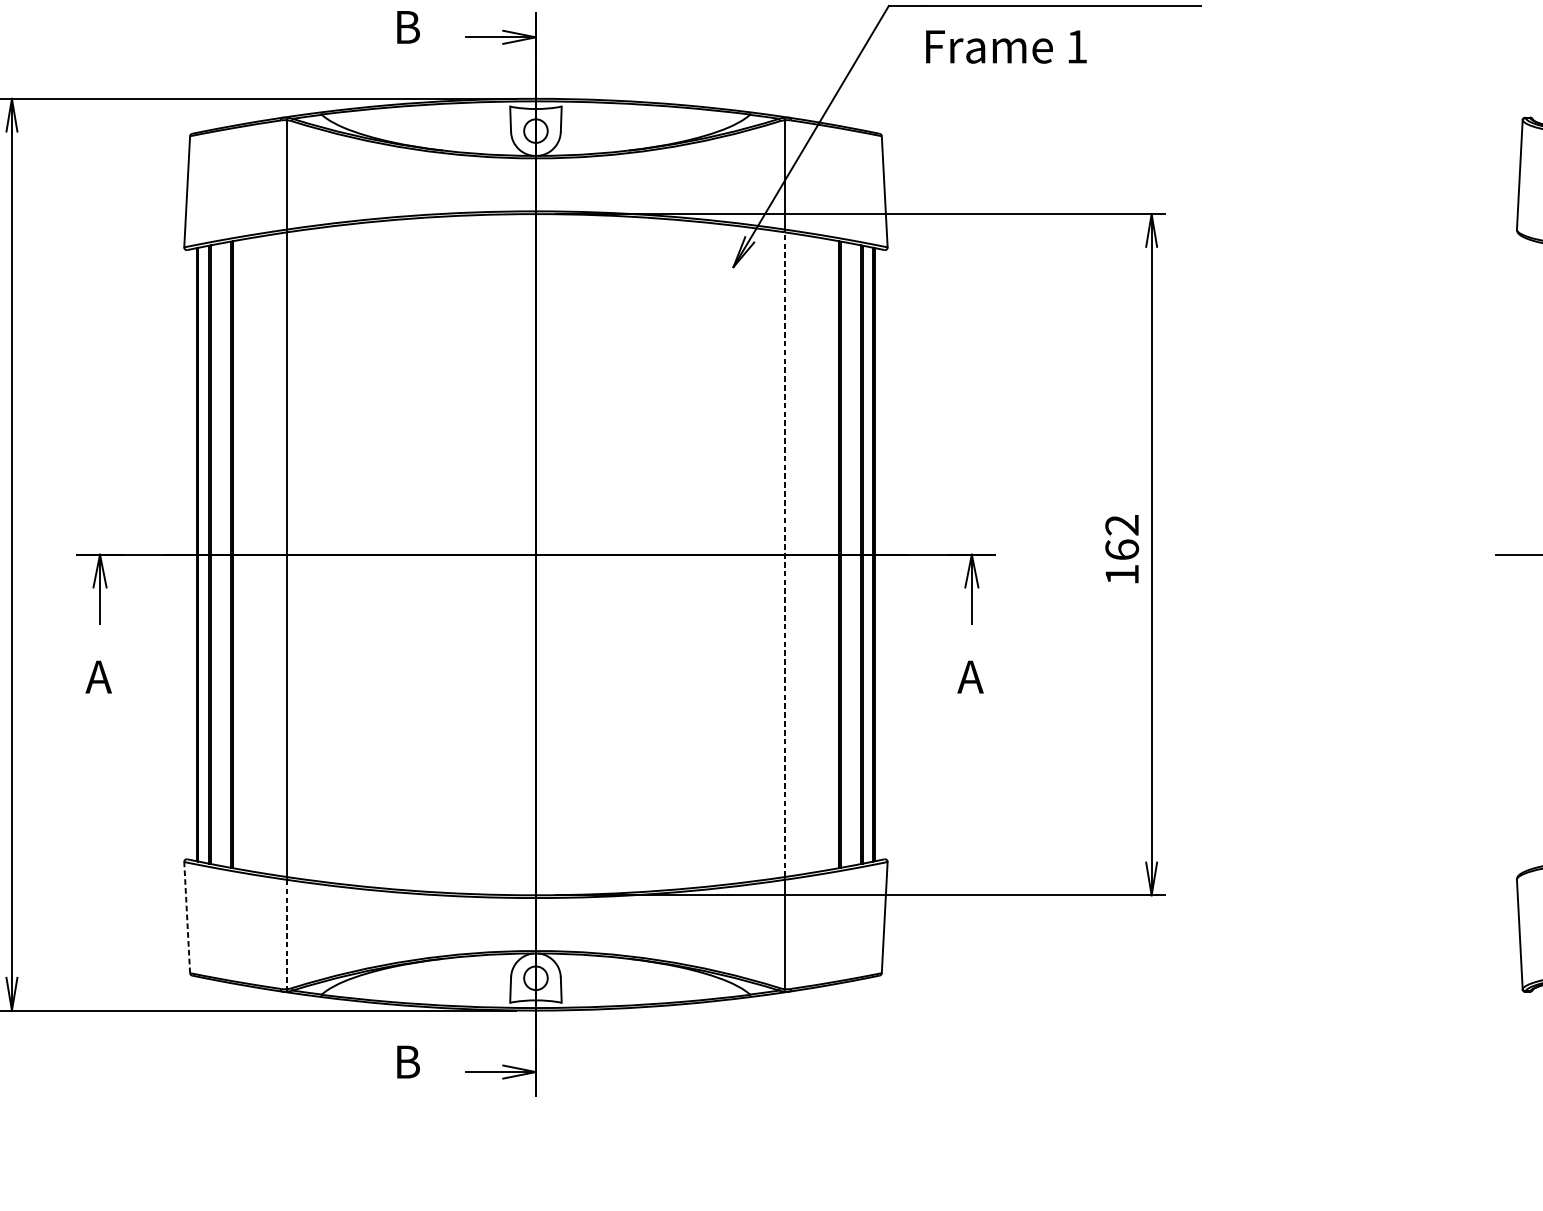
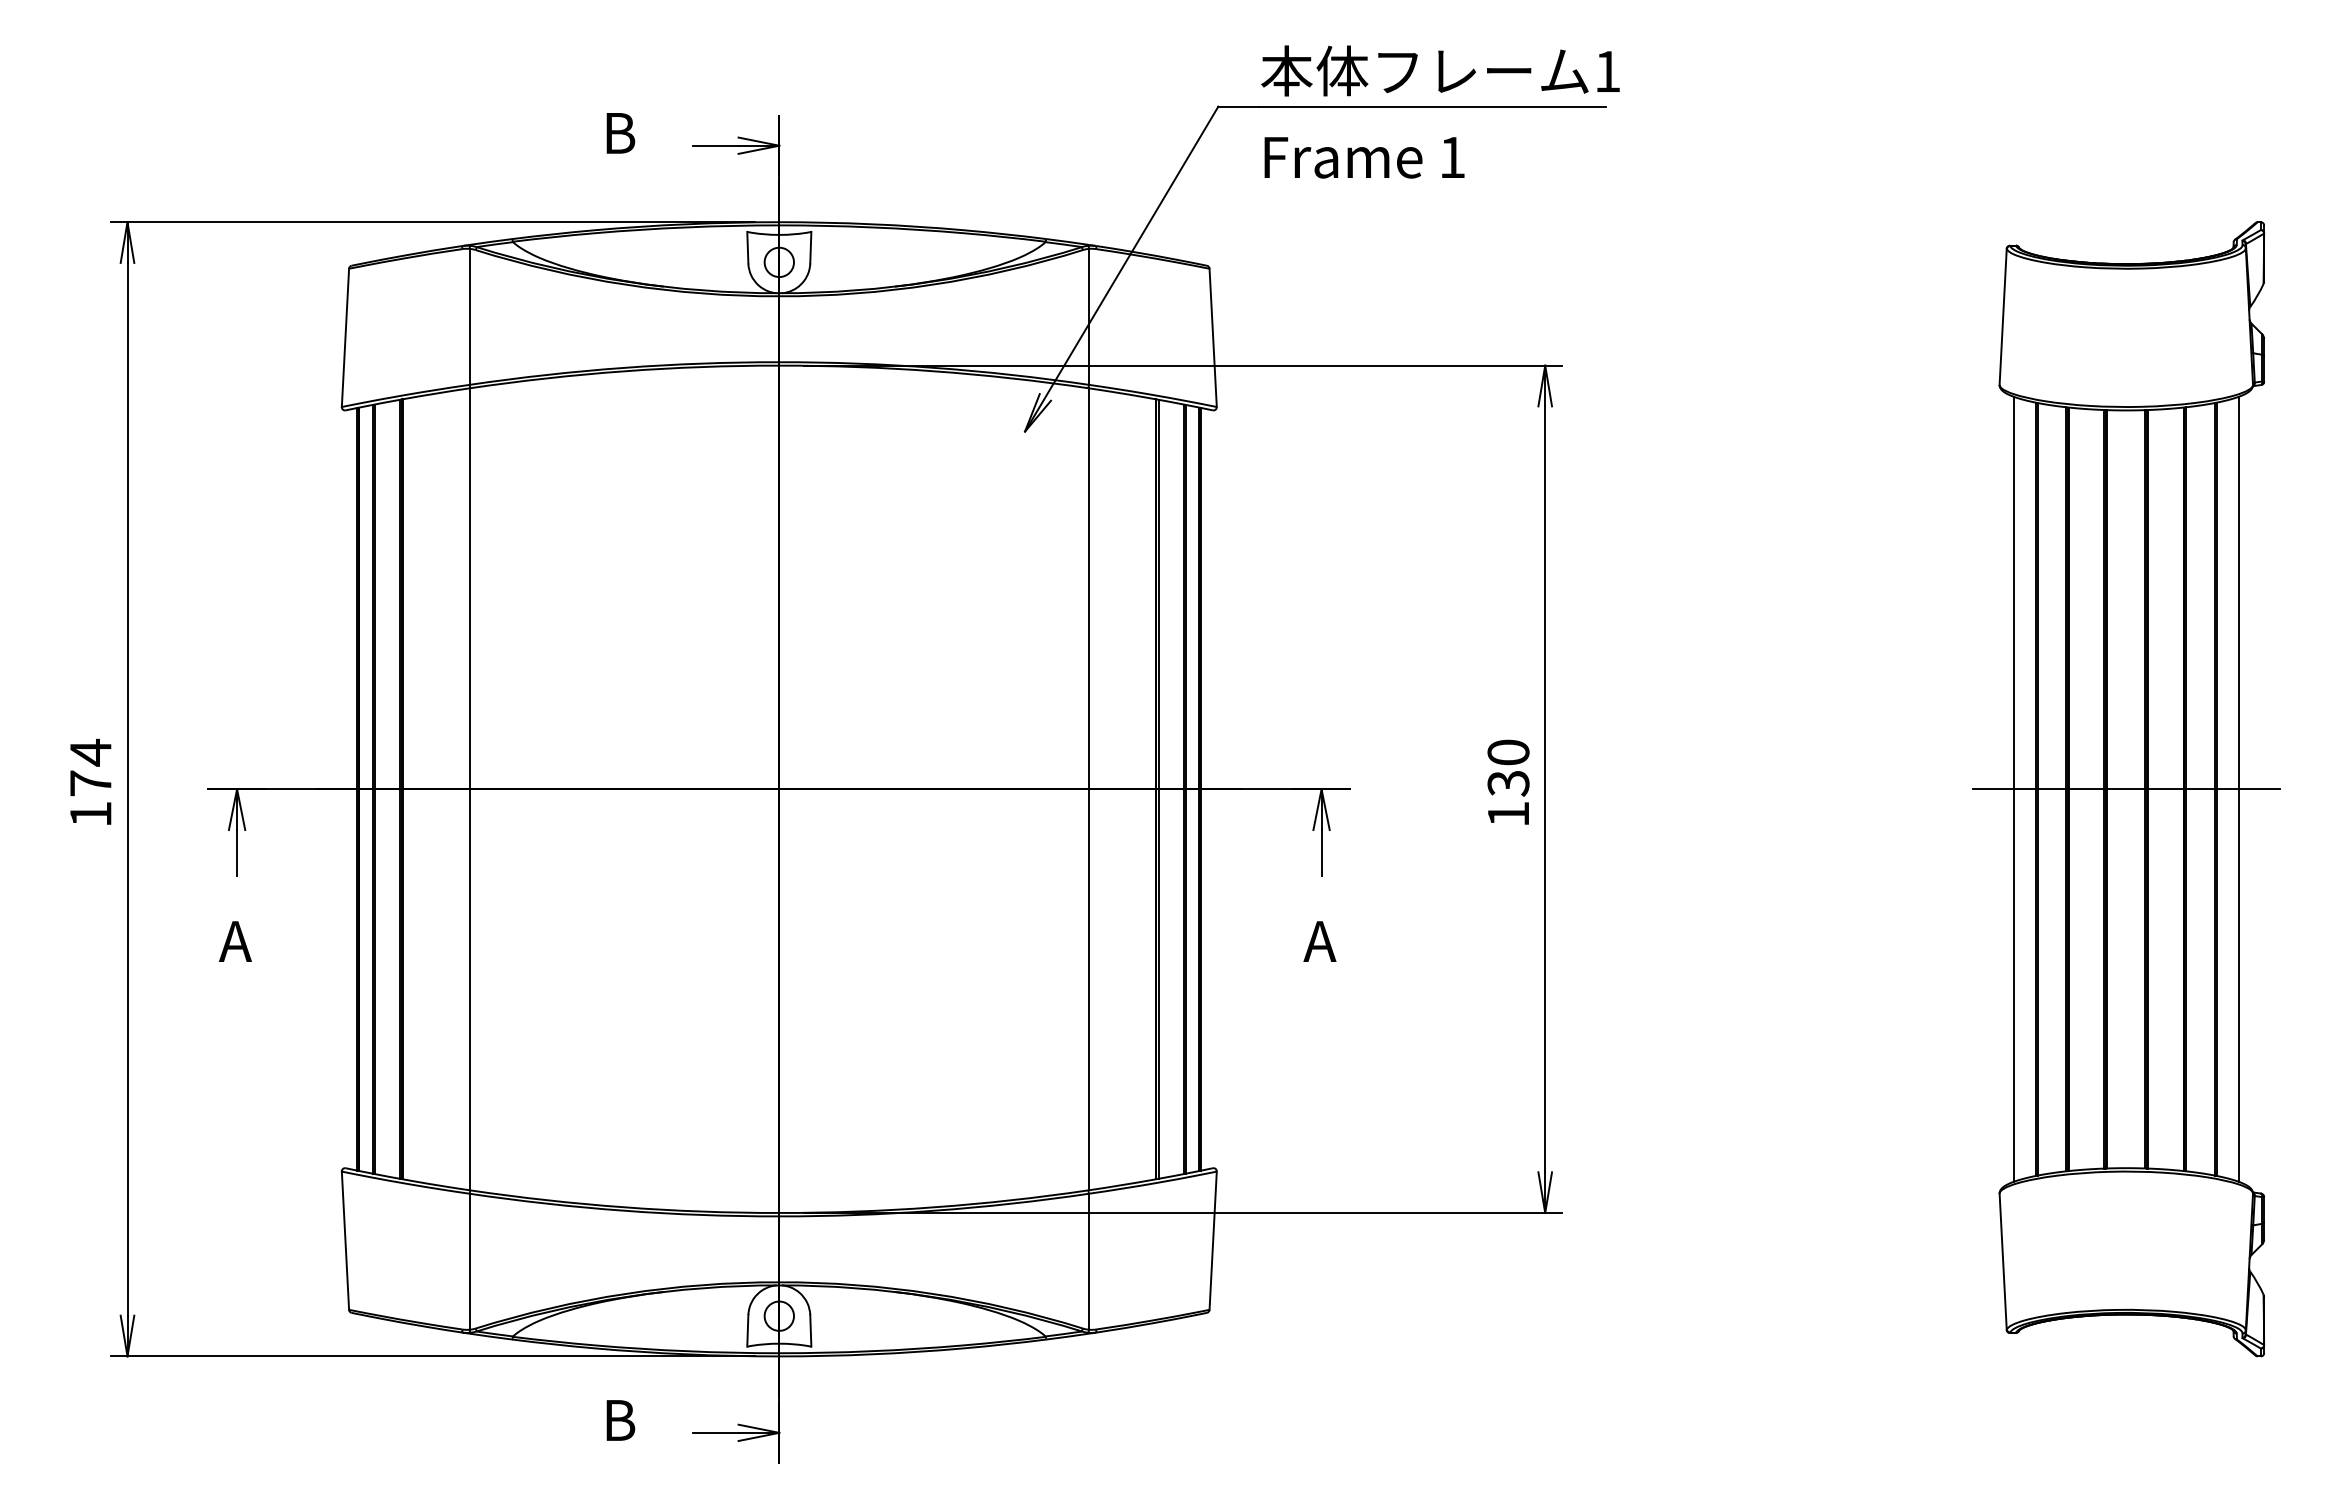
text: (1122, 537) -> (1508, 767), 162 -> 130
line: (784, 554) -> (1088, 789), dashed -> solid
line: (1528, 554) -> (2013, 788), added
line: (187, 917) -> (345, 1240), dashed -> solid
line: (286, 934) -> (469, 1261), dashed -> solid

